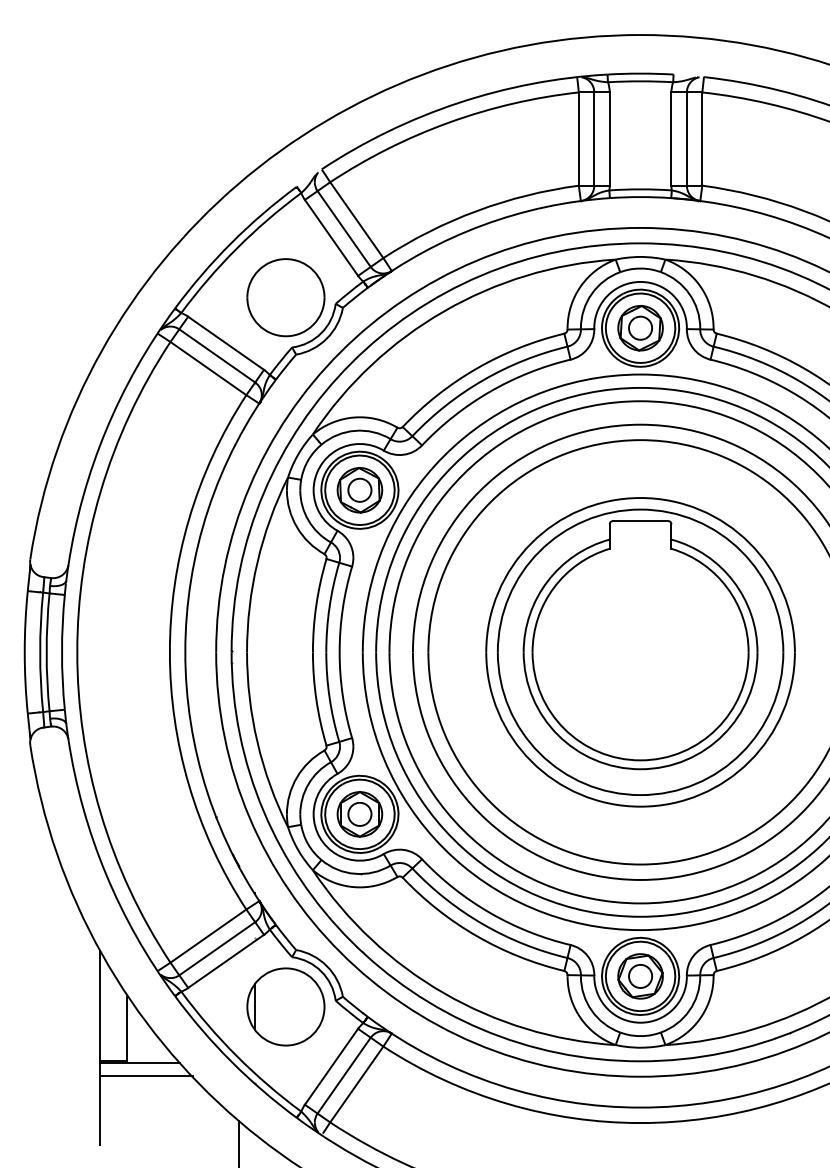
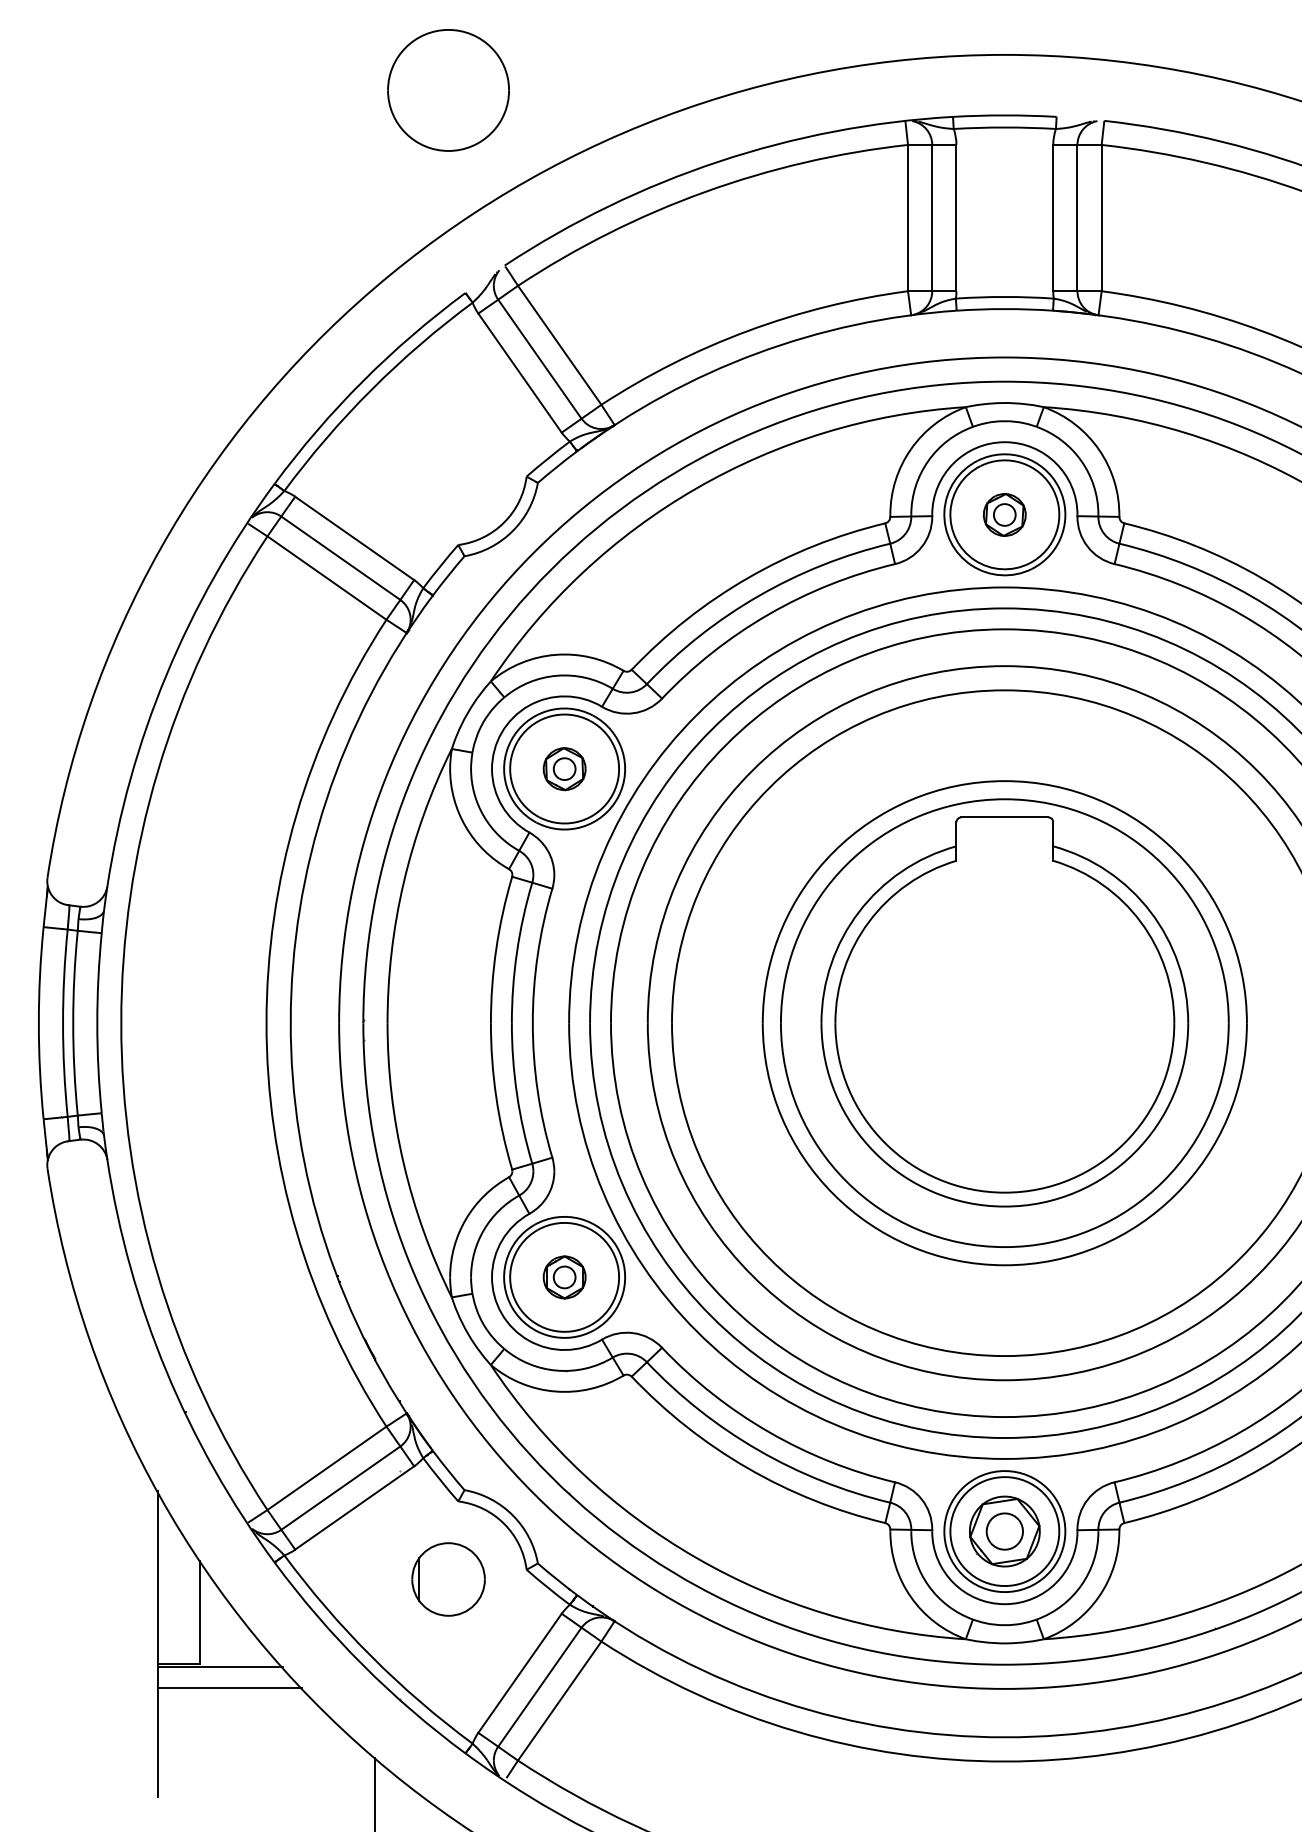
part: (285, 297) -> (447, 90), moved
part: (640, 328) -> (1004, 515), size x0.6
part: (359, 490) -> (563, 769), size x0.6
part: (359, 814) -> (563, 1277), size x0.6
part: (285, 1006) -> (447, 1578), size x0.6

